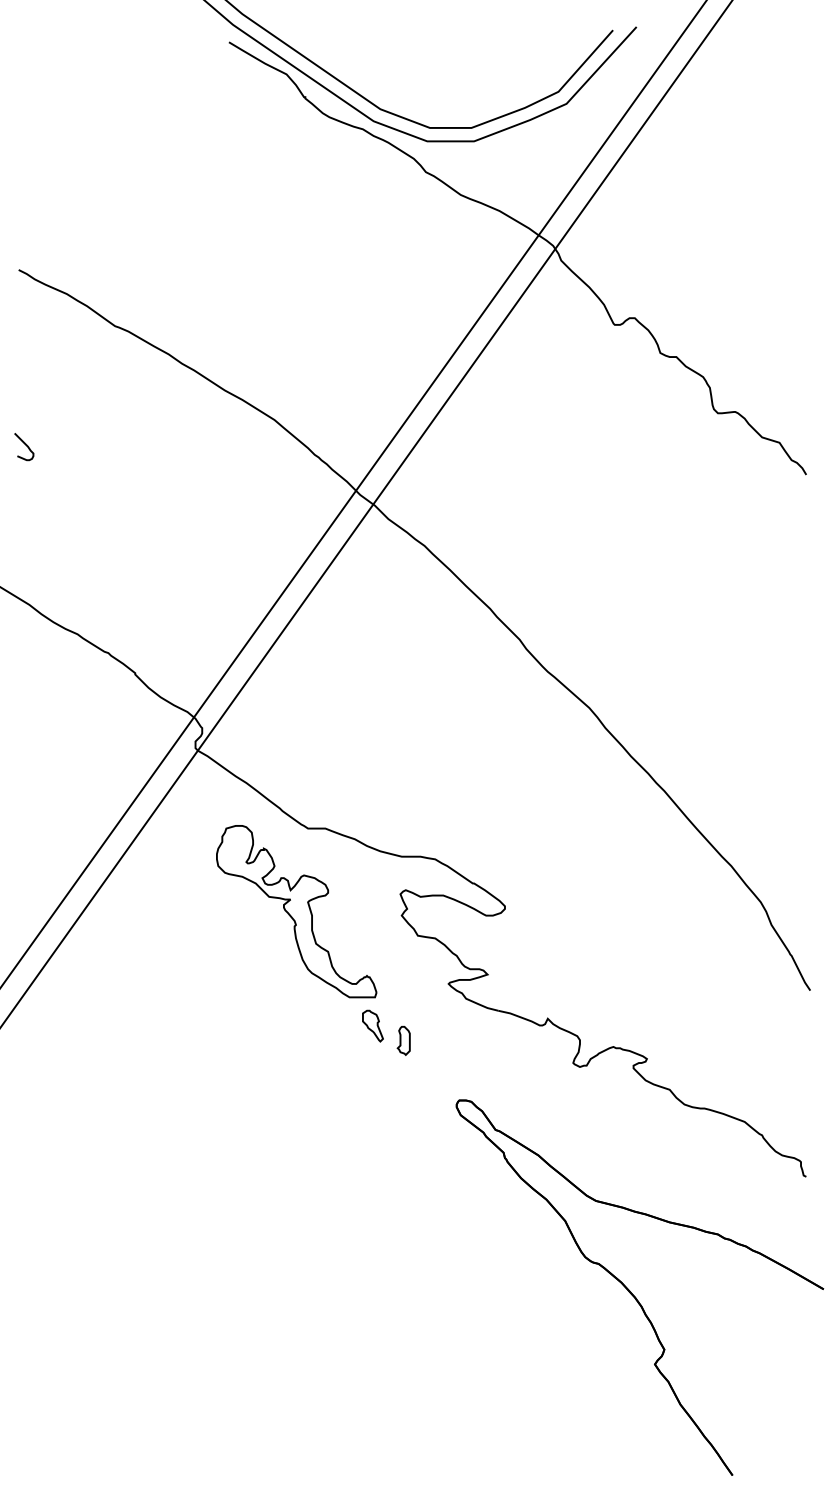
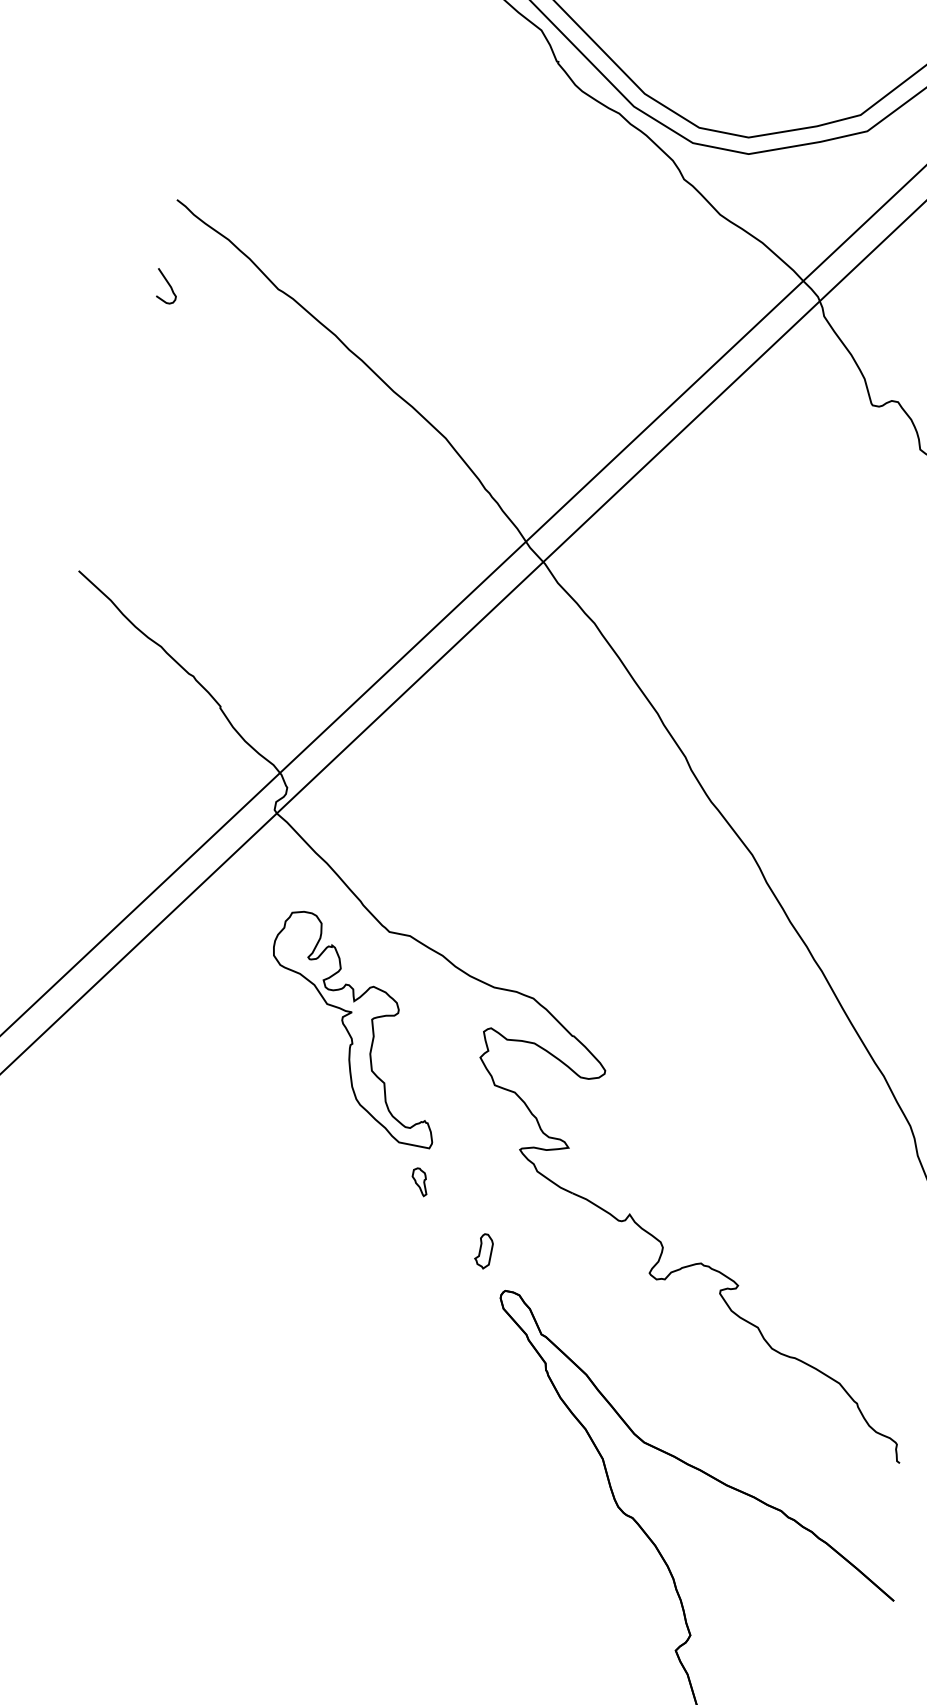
curve: (25, 445) -> (168, 285), moved
part: (372, 1025) -> (419, 1181), size x0.7
part: (403, 1040) -> (483, 1250), moved

